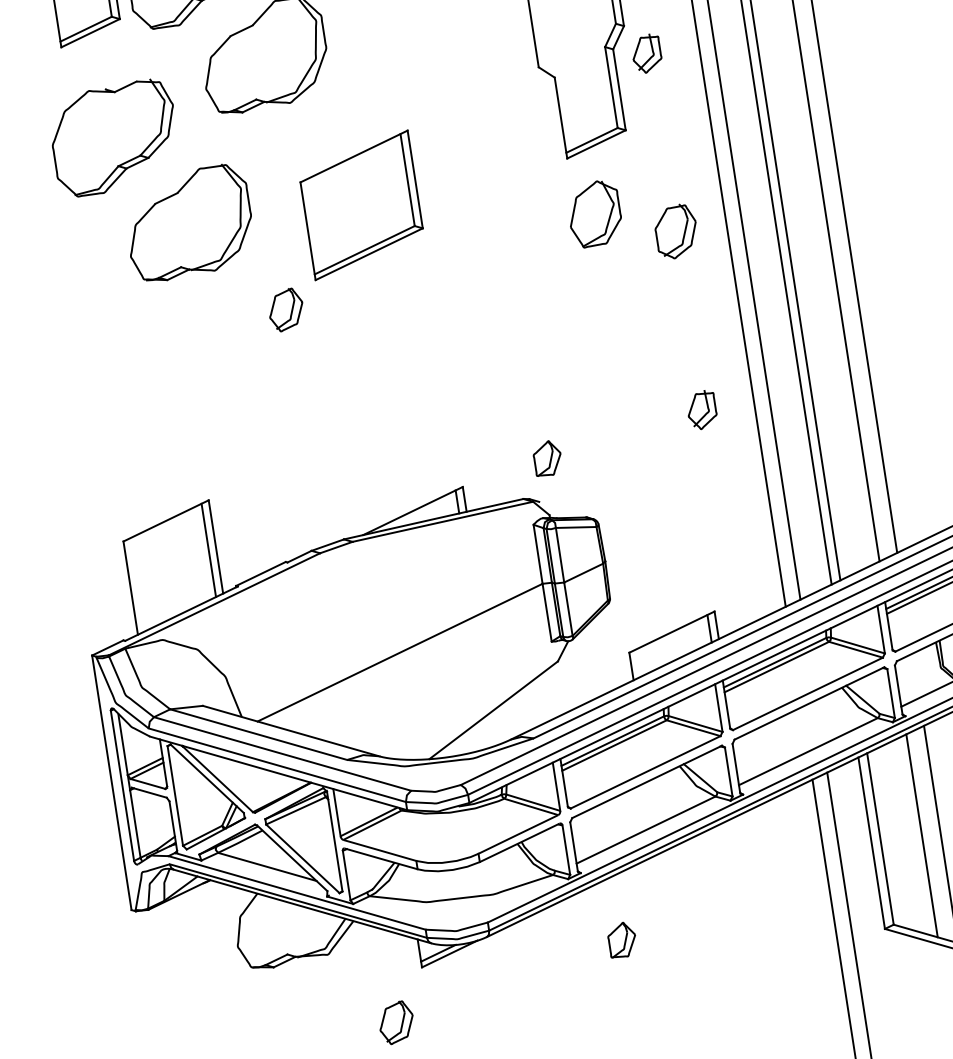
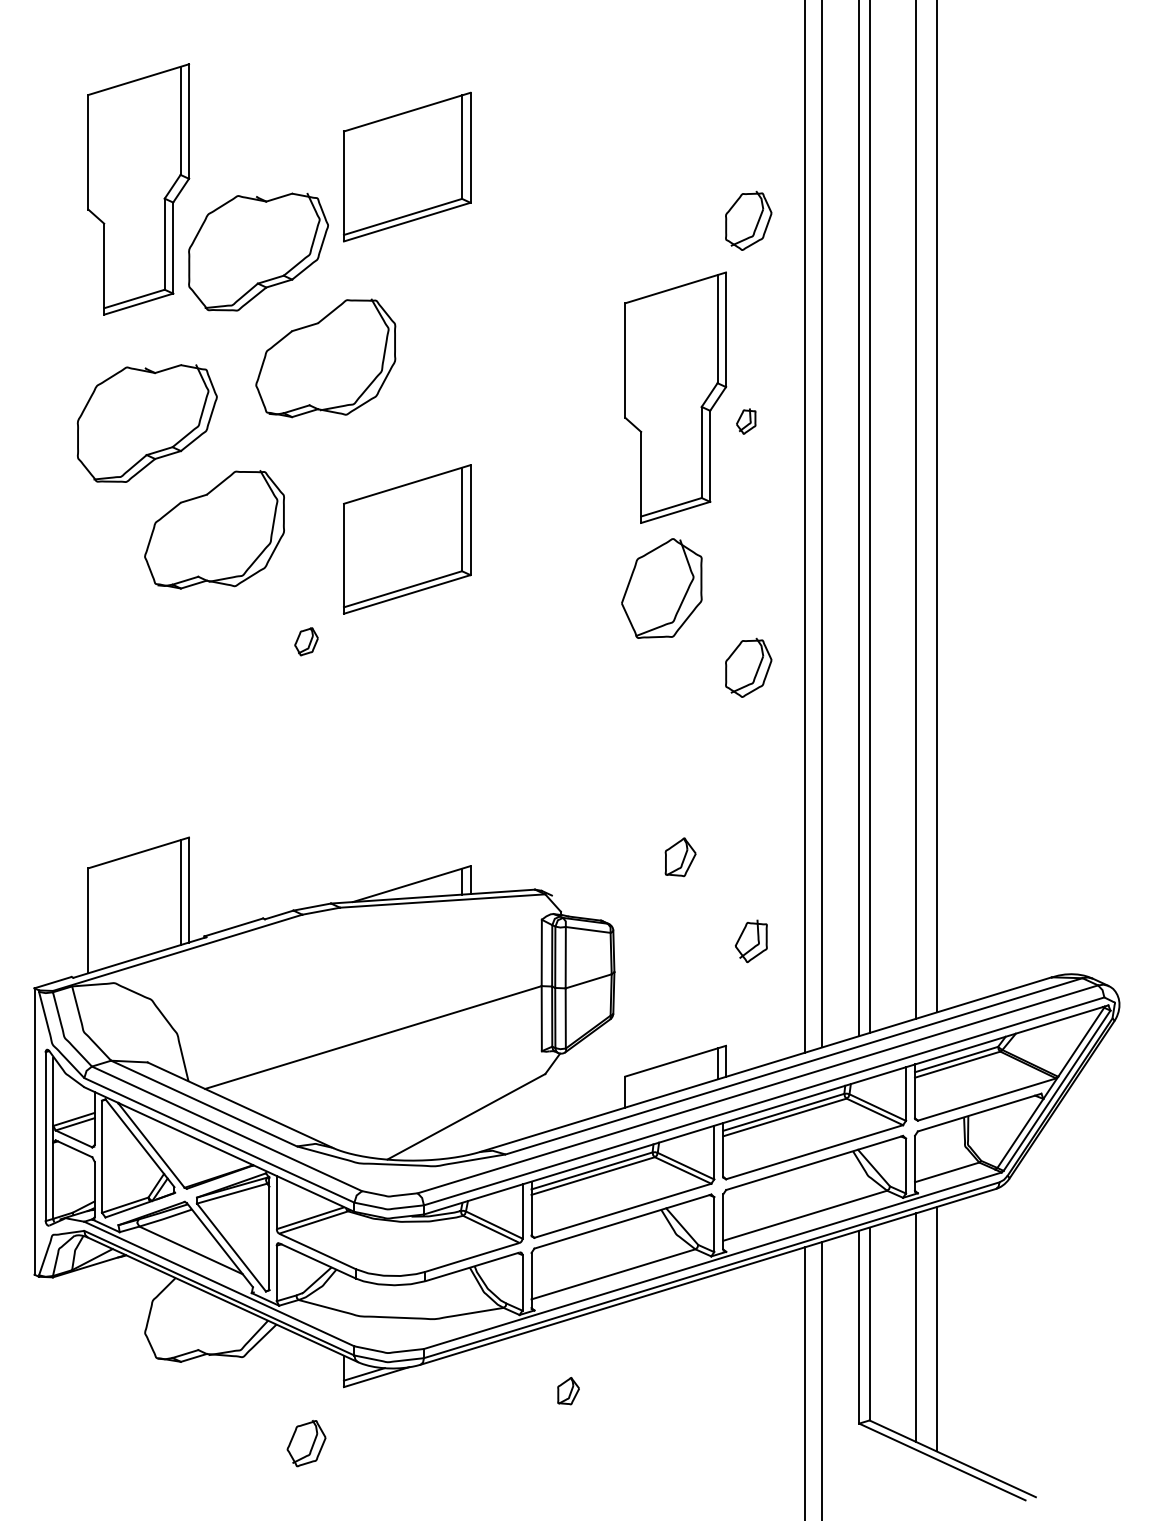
part: (646, 53) -> (745, 421), size x0.6
part: (594, 213) -> (661, 588), size x1.4
part: (676, 231) -> (748, 667), moved
part: (286, 309) -> (306, 641), size x0.6
part: (701, 410) -> (750, 941), moved
part: (547, 458) -> (680, 857), moved
part: (622, 939) -> (568, 1390), size x0.7

